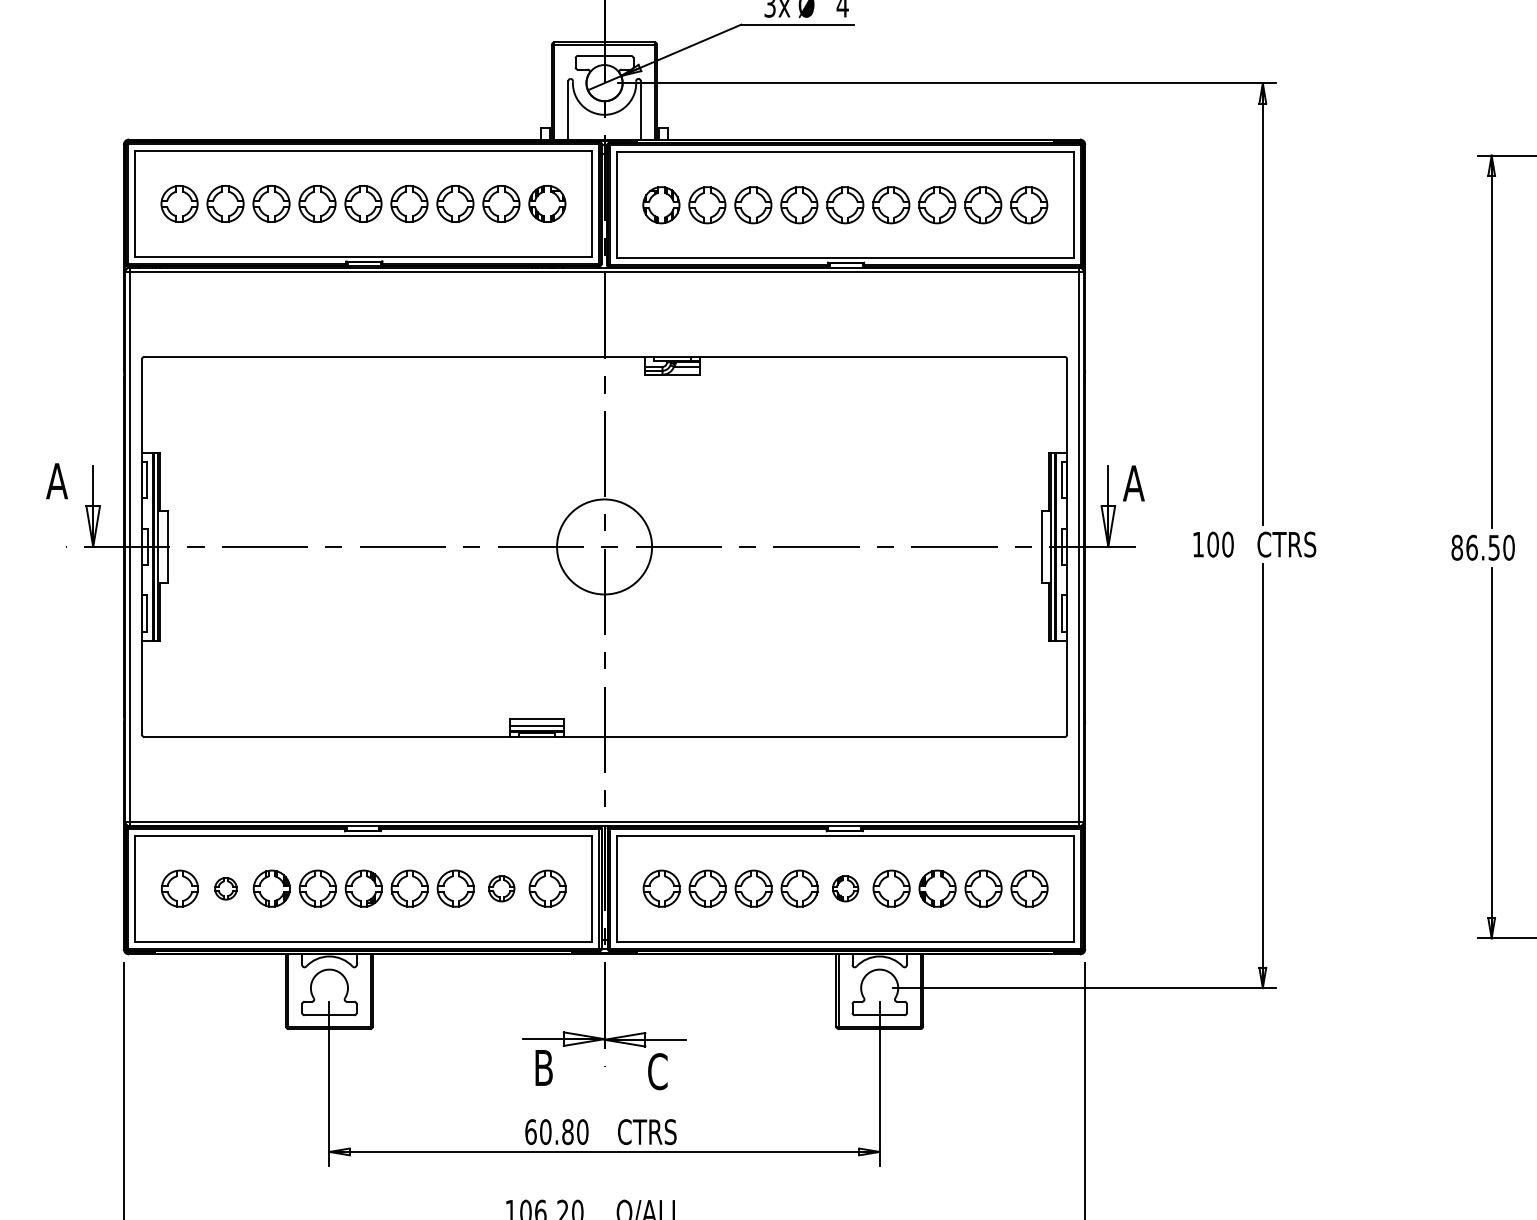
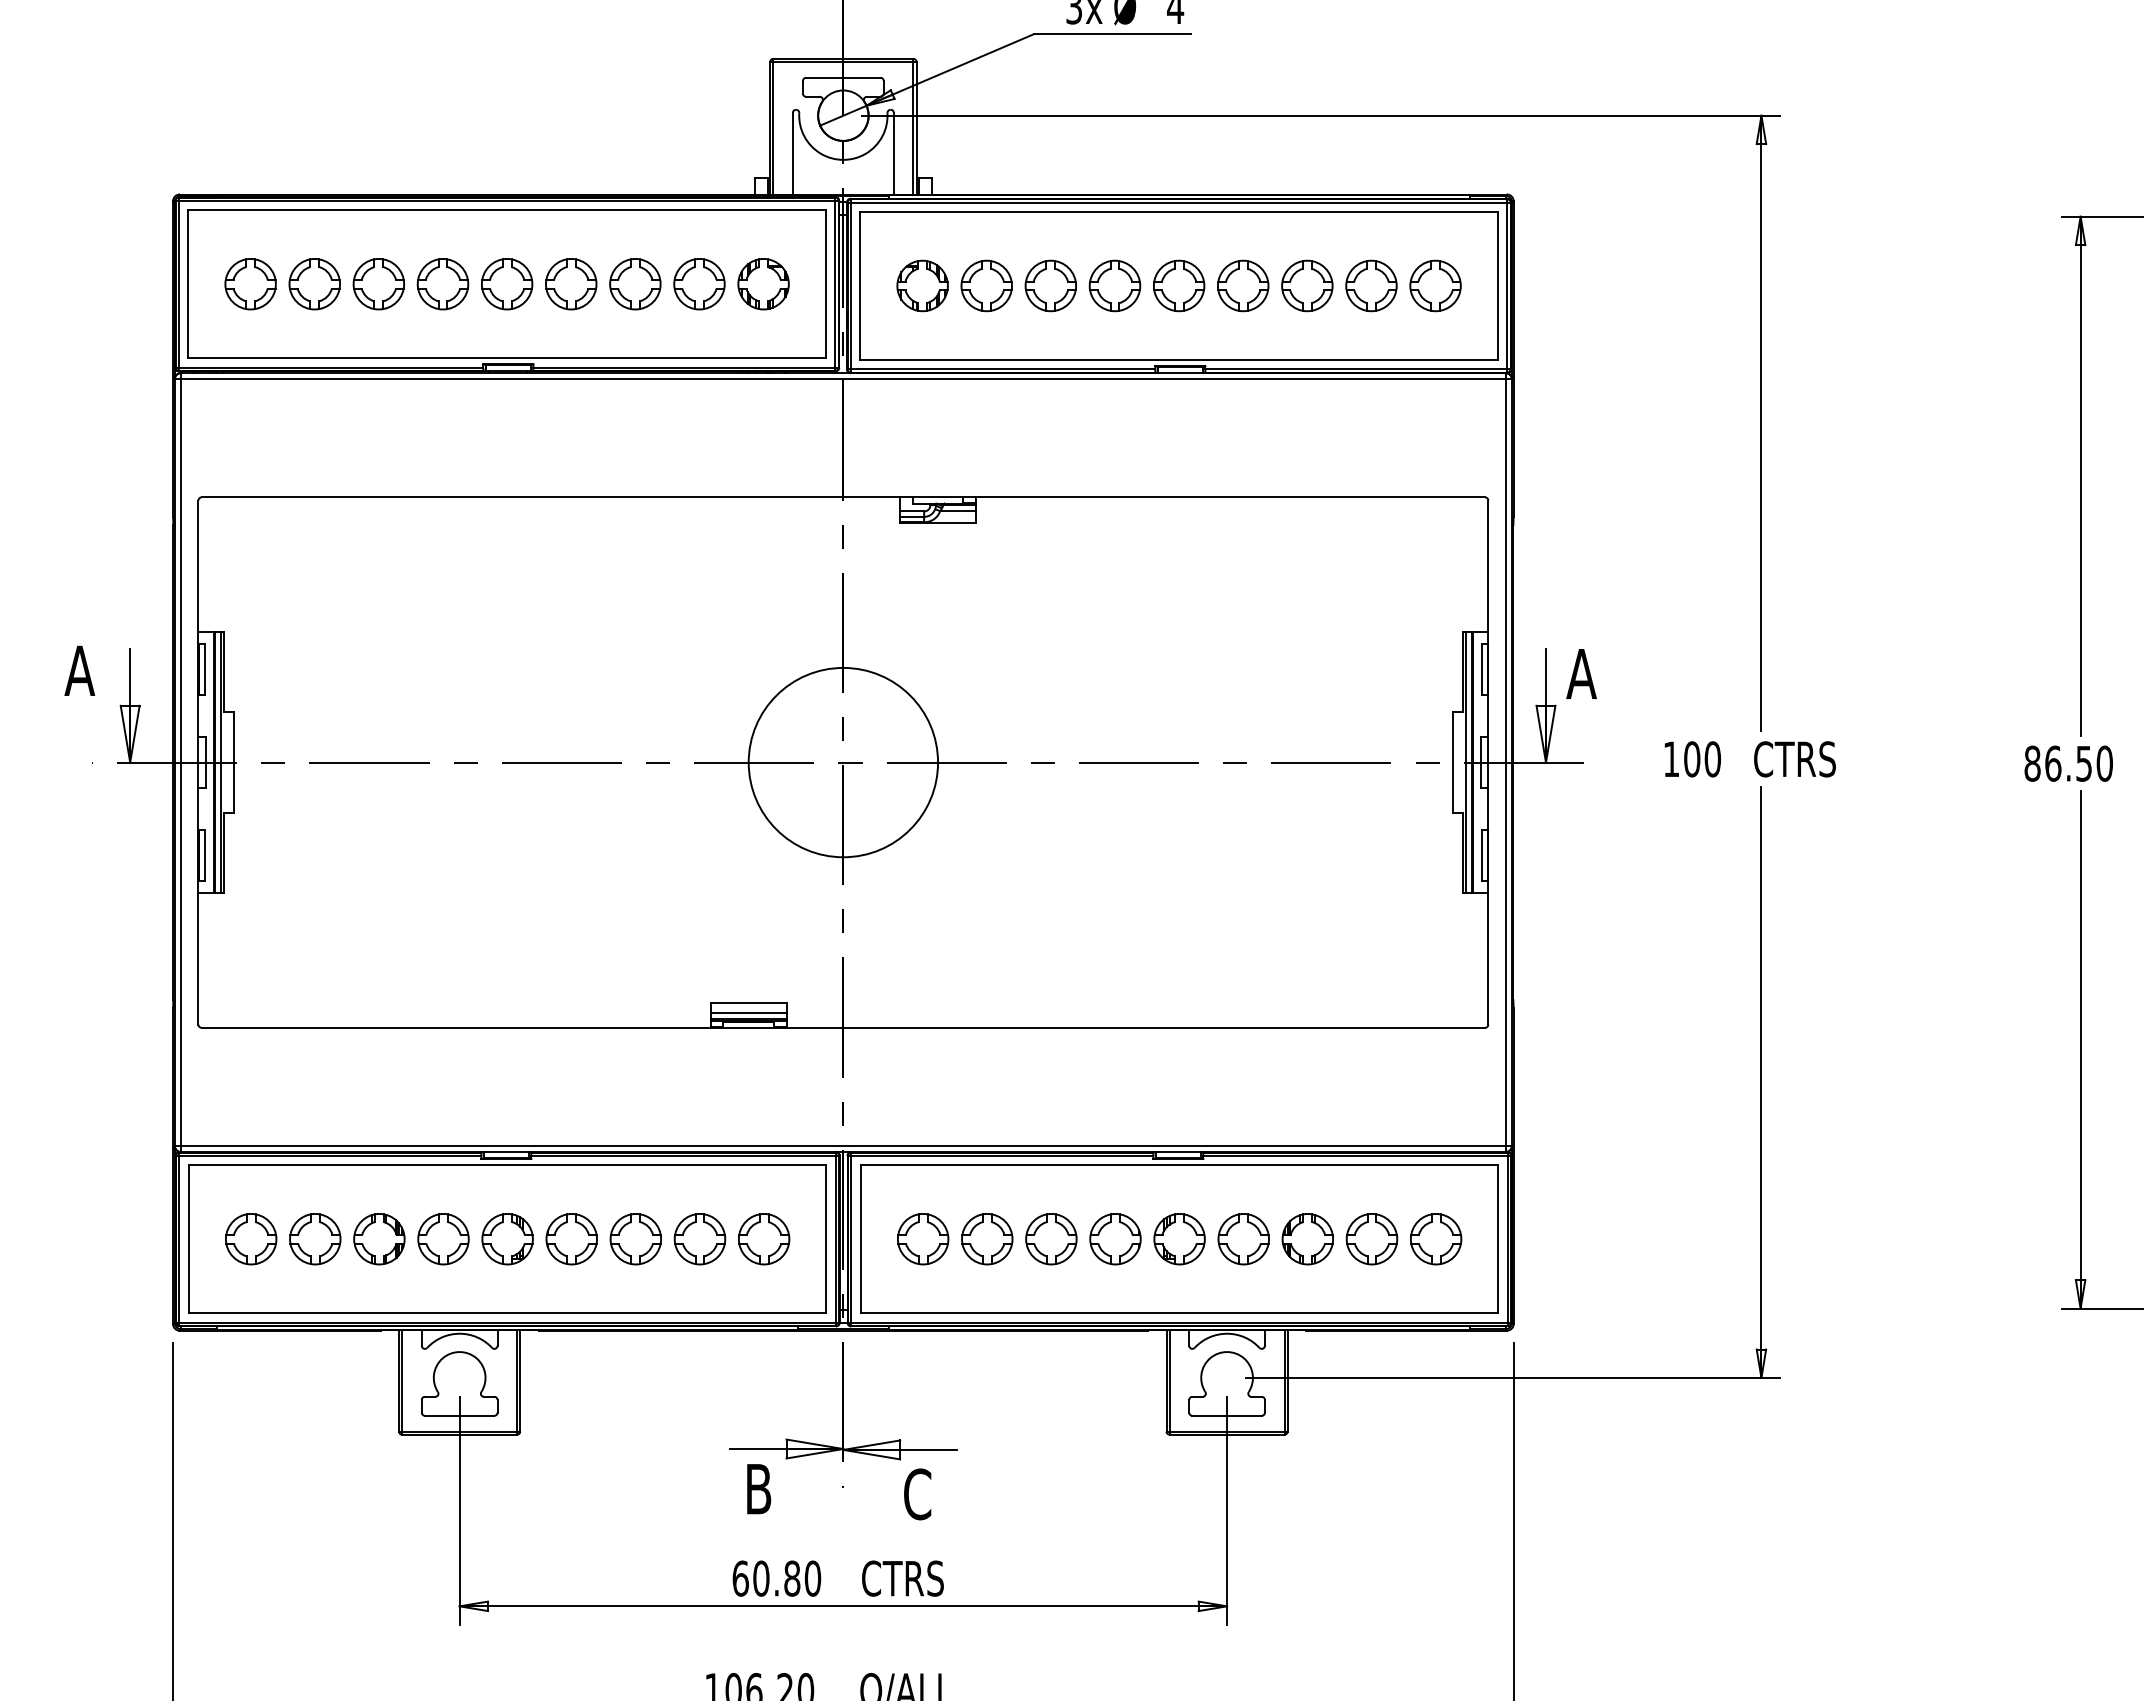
circle: (604, 546) -> (843, 762), size x1.43
part: (226, 888) -> (315, 1239), size x1.67
part: (501, 888) -> (699, 1239), size x1.43
part: (845, 888) -> (1179, 1239), size x1.43

